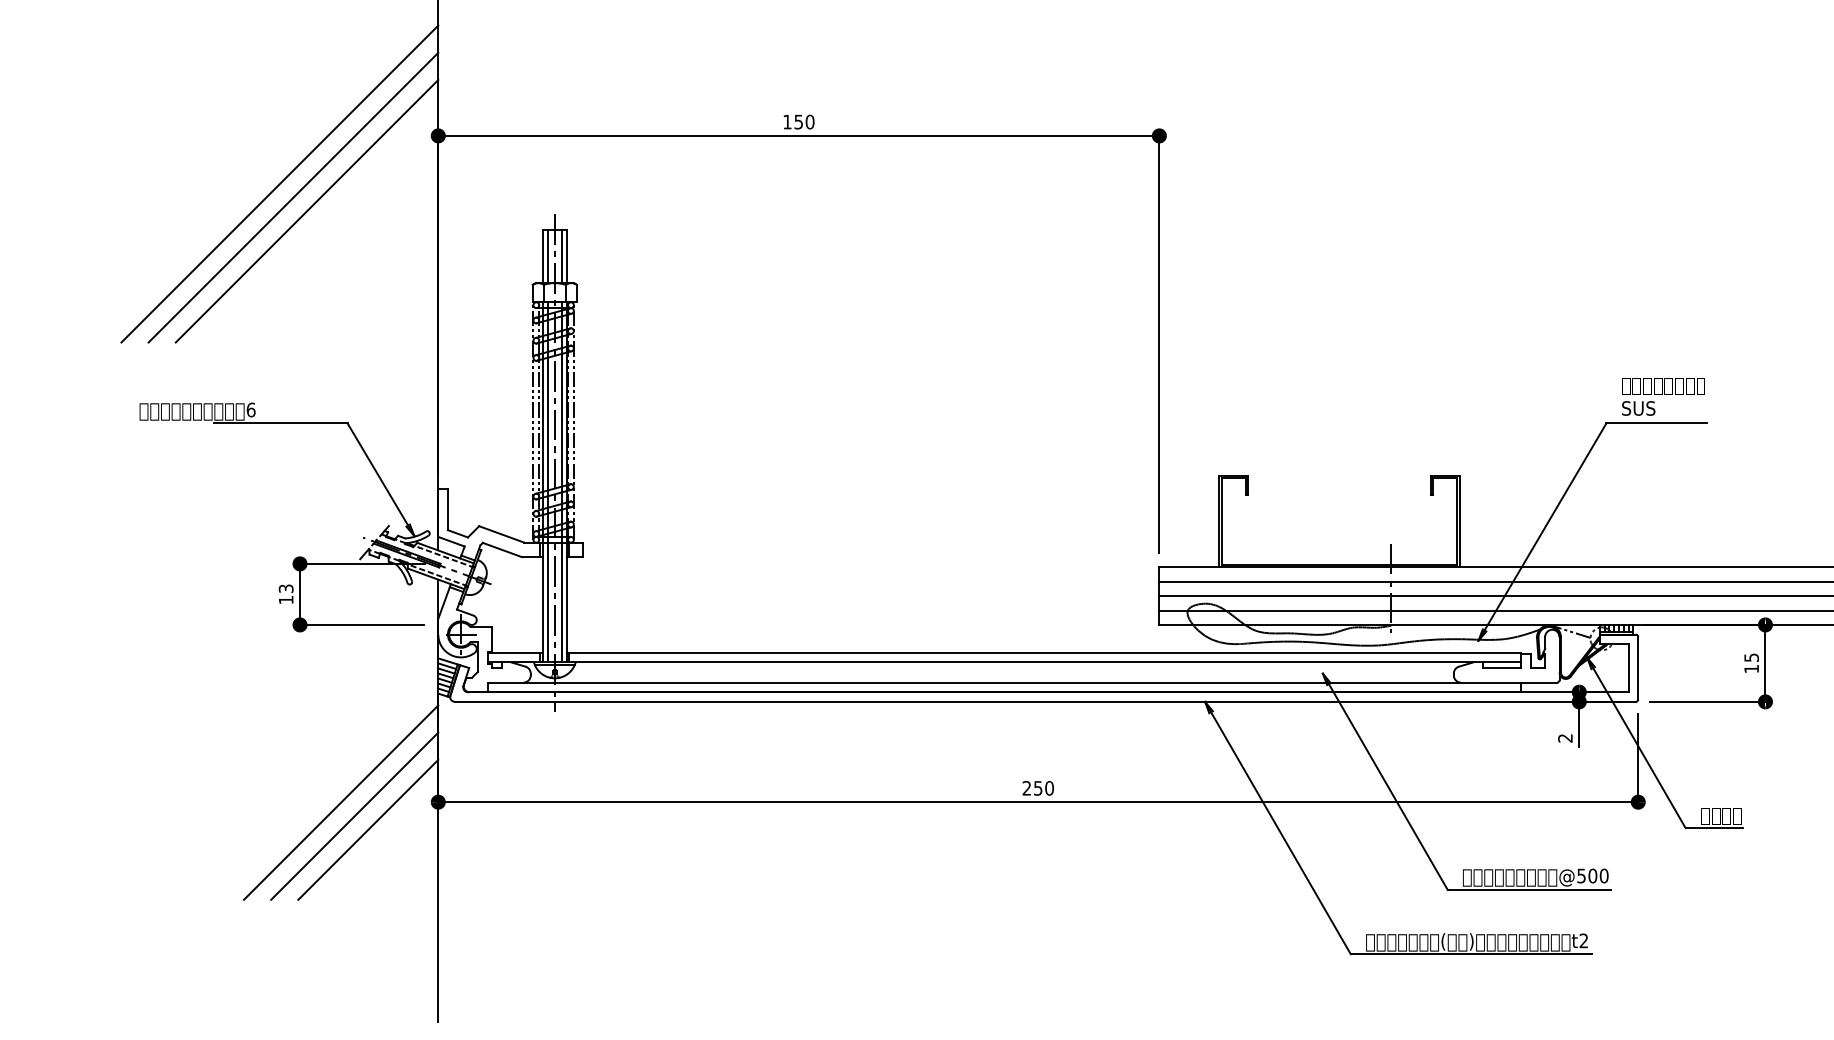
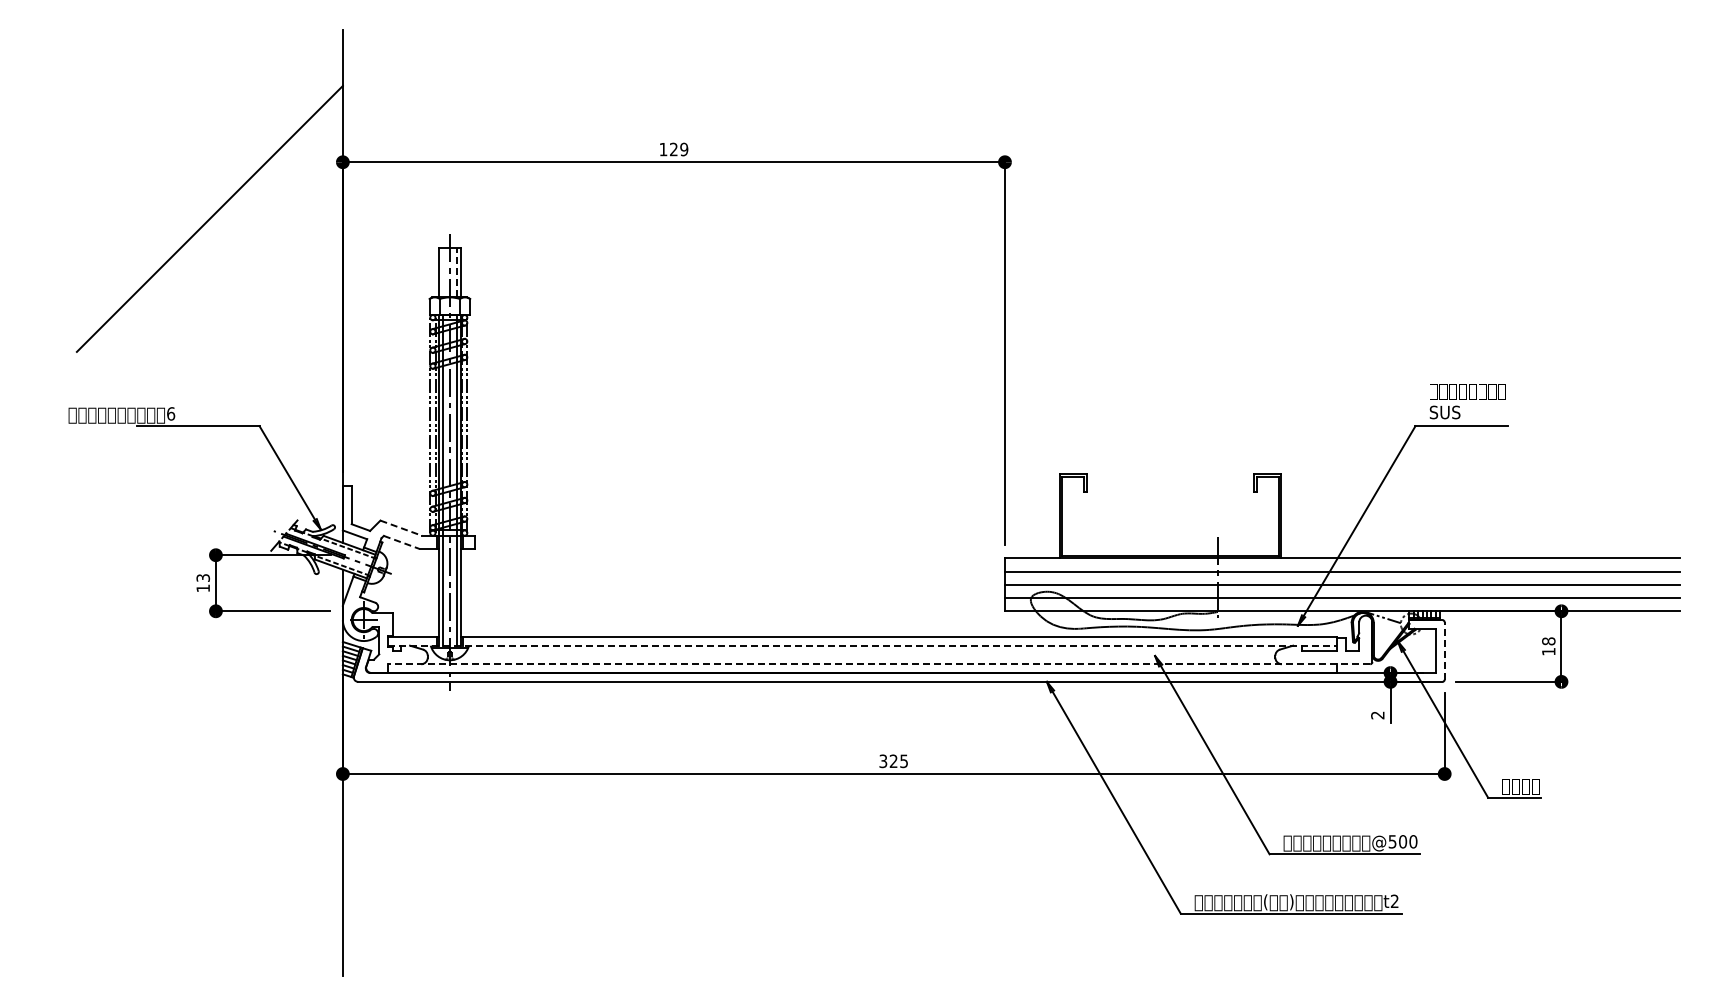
text: (804, 122) -> (679, 149), 150 -> 129
line: (278, 183) -> (196, 205), removed
line: (306, 210) -> (221, 230), removed
line: (547, 256) -> (443, 272), removed
line: (562, 256) -> (456, 272), solid -> dashed
line: (502, 534) -> (401, 528), solid -> dashed
line: (503, 550) -> (402, 542), solid -> dashed
text: (1751, 657) -> (1548, 641), 15 -> 18
line: (1005, 662) -> (863, 645), solid -> dashed
line: (1638, 667) -> (1444, 650), solid -> dashed
line: (1021, 682) -> (878, 664), solid -> dashed
text: (1037, 788) -> (893, 761), 250 -> 325
line: (340, 802) -> (253, 774), removed
line: (354, 815) -> (265, 786), removed
line: (368, 829) -> (278, 799), removed

